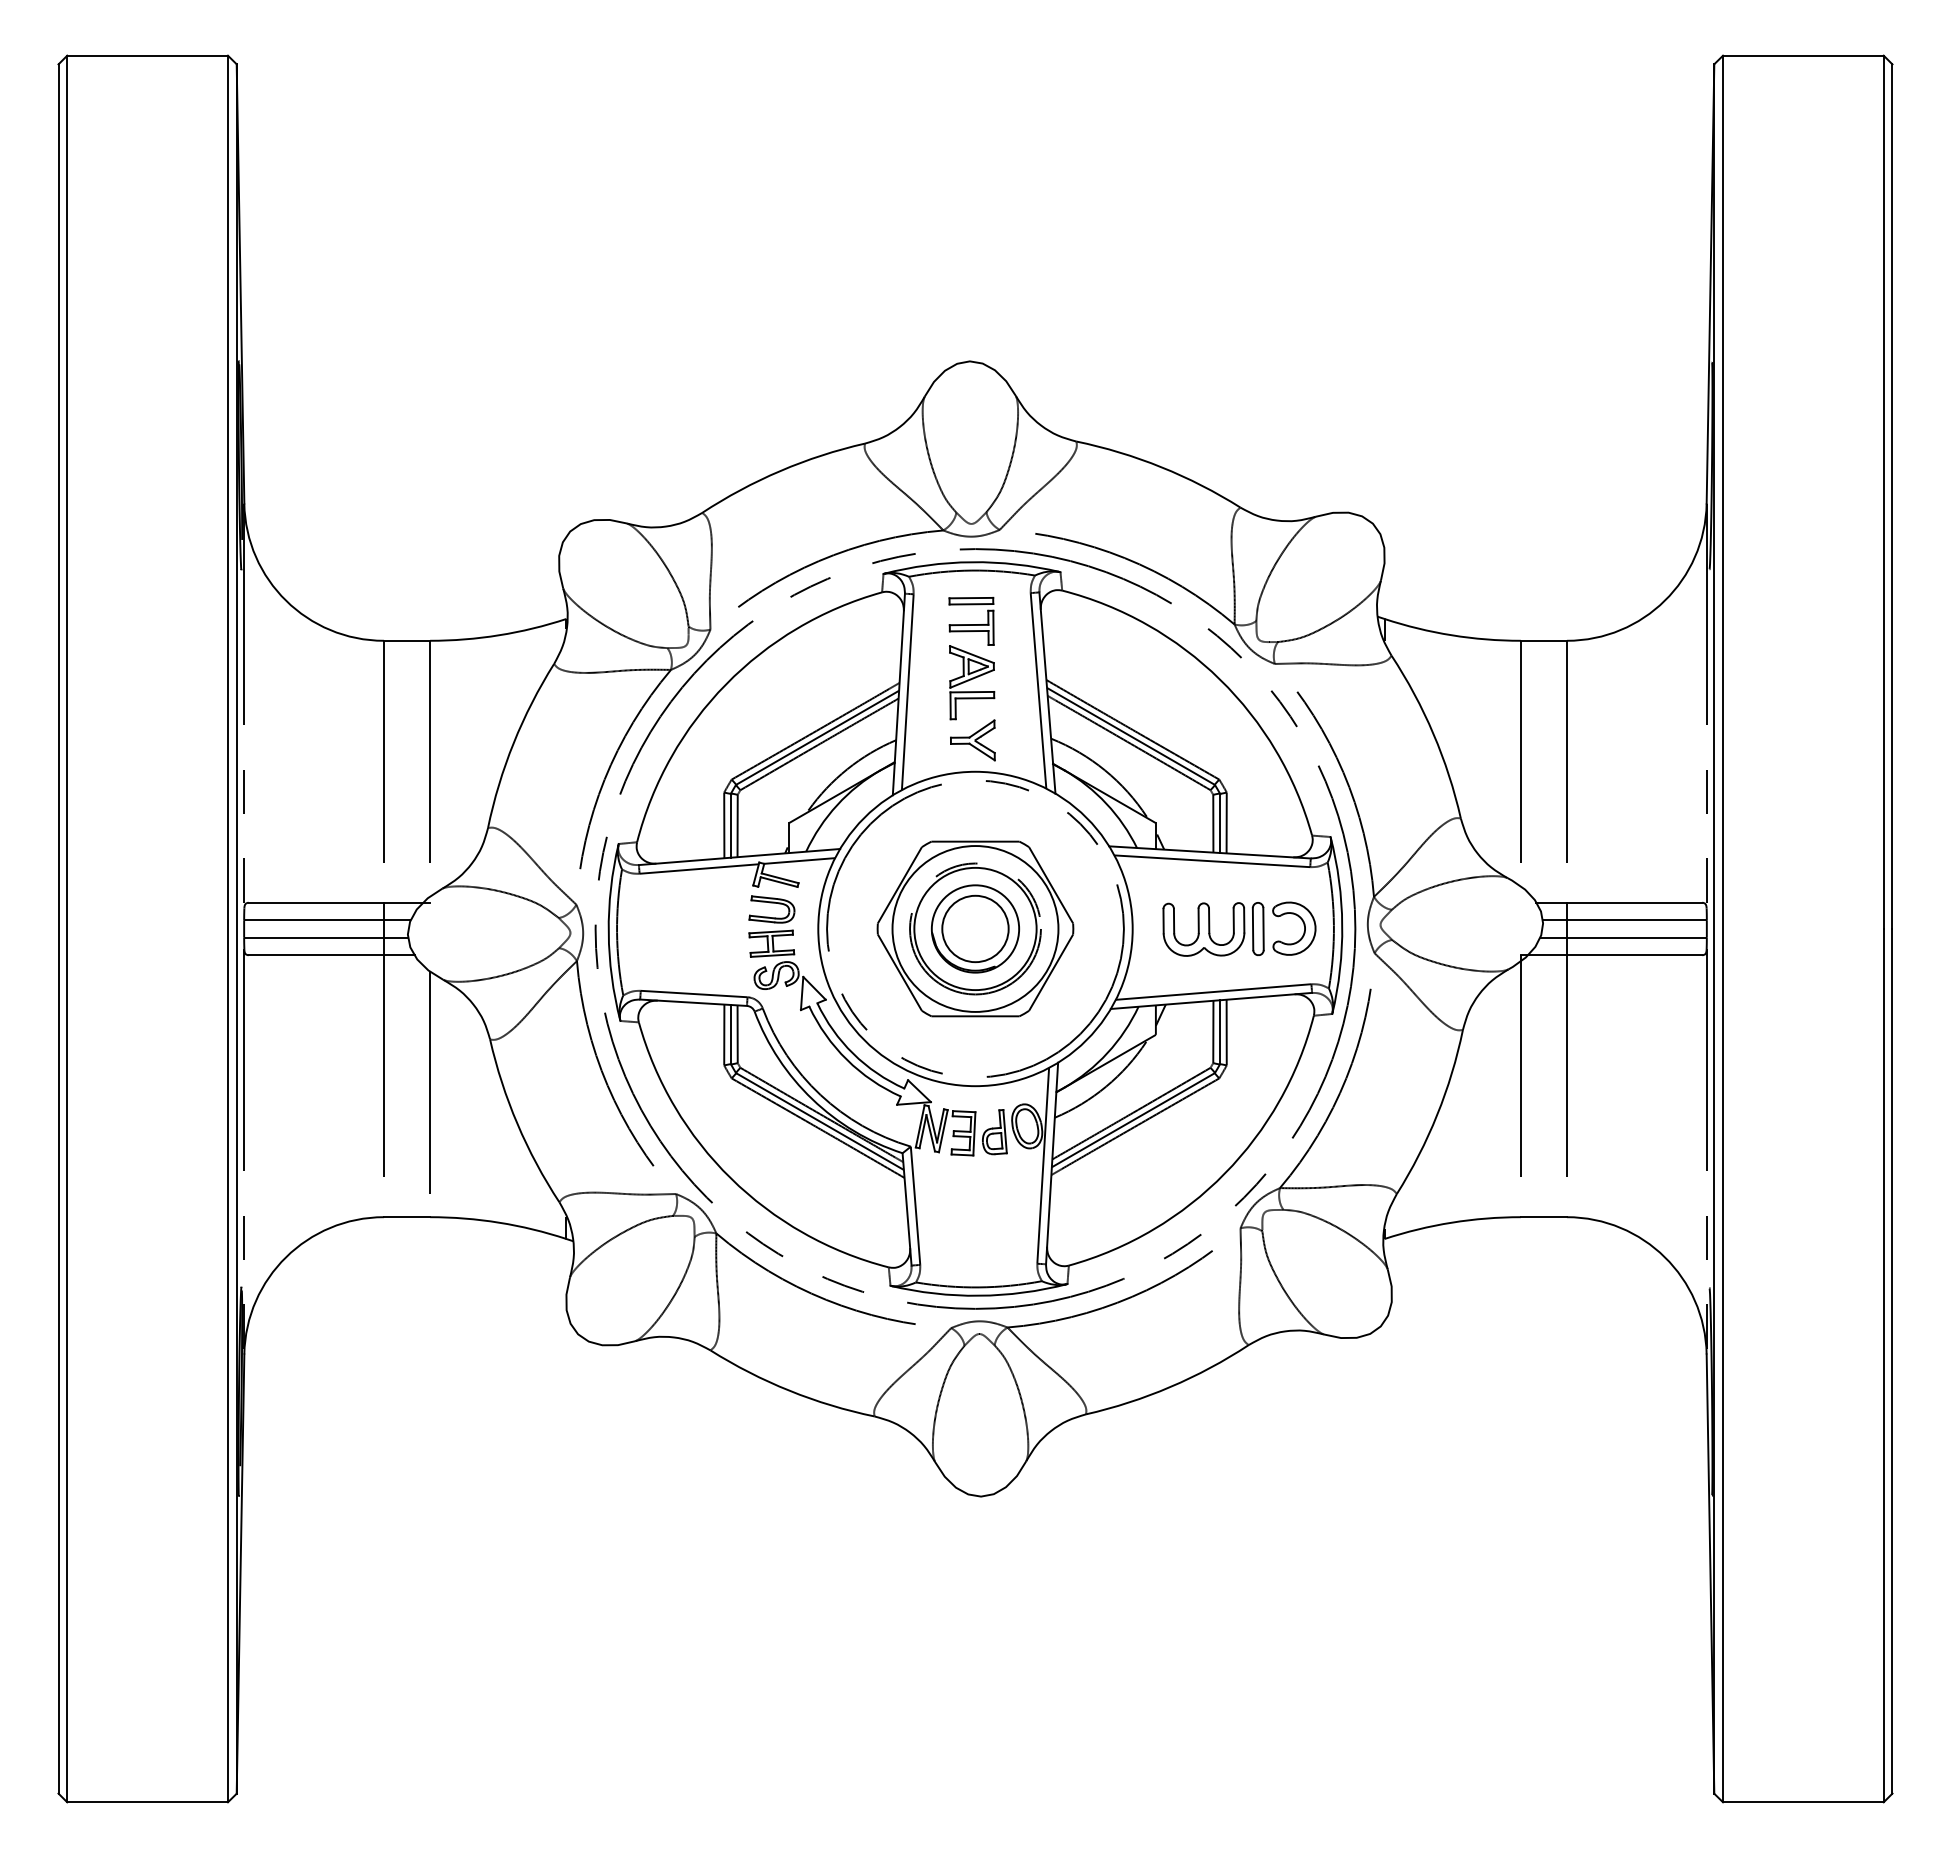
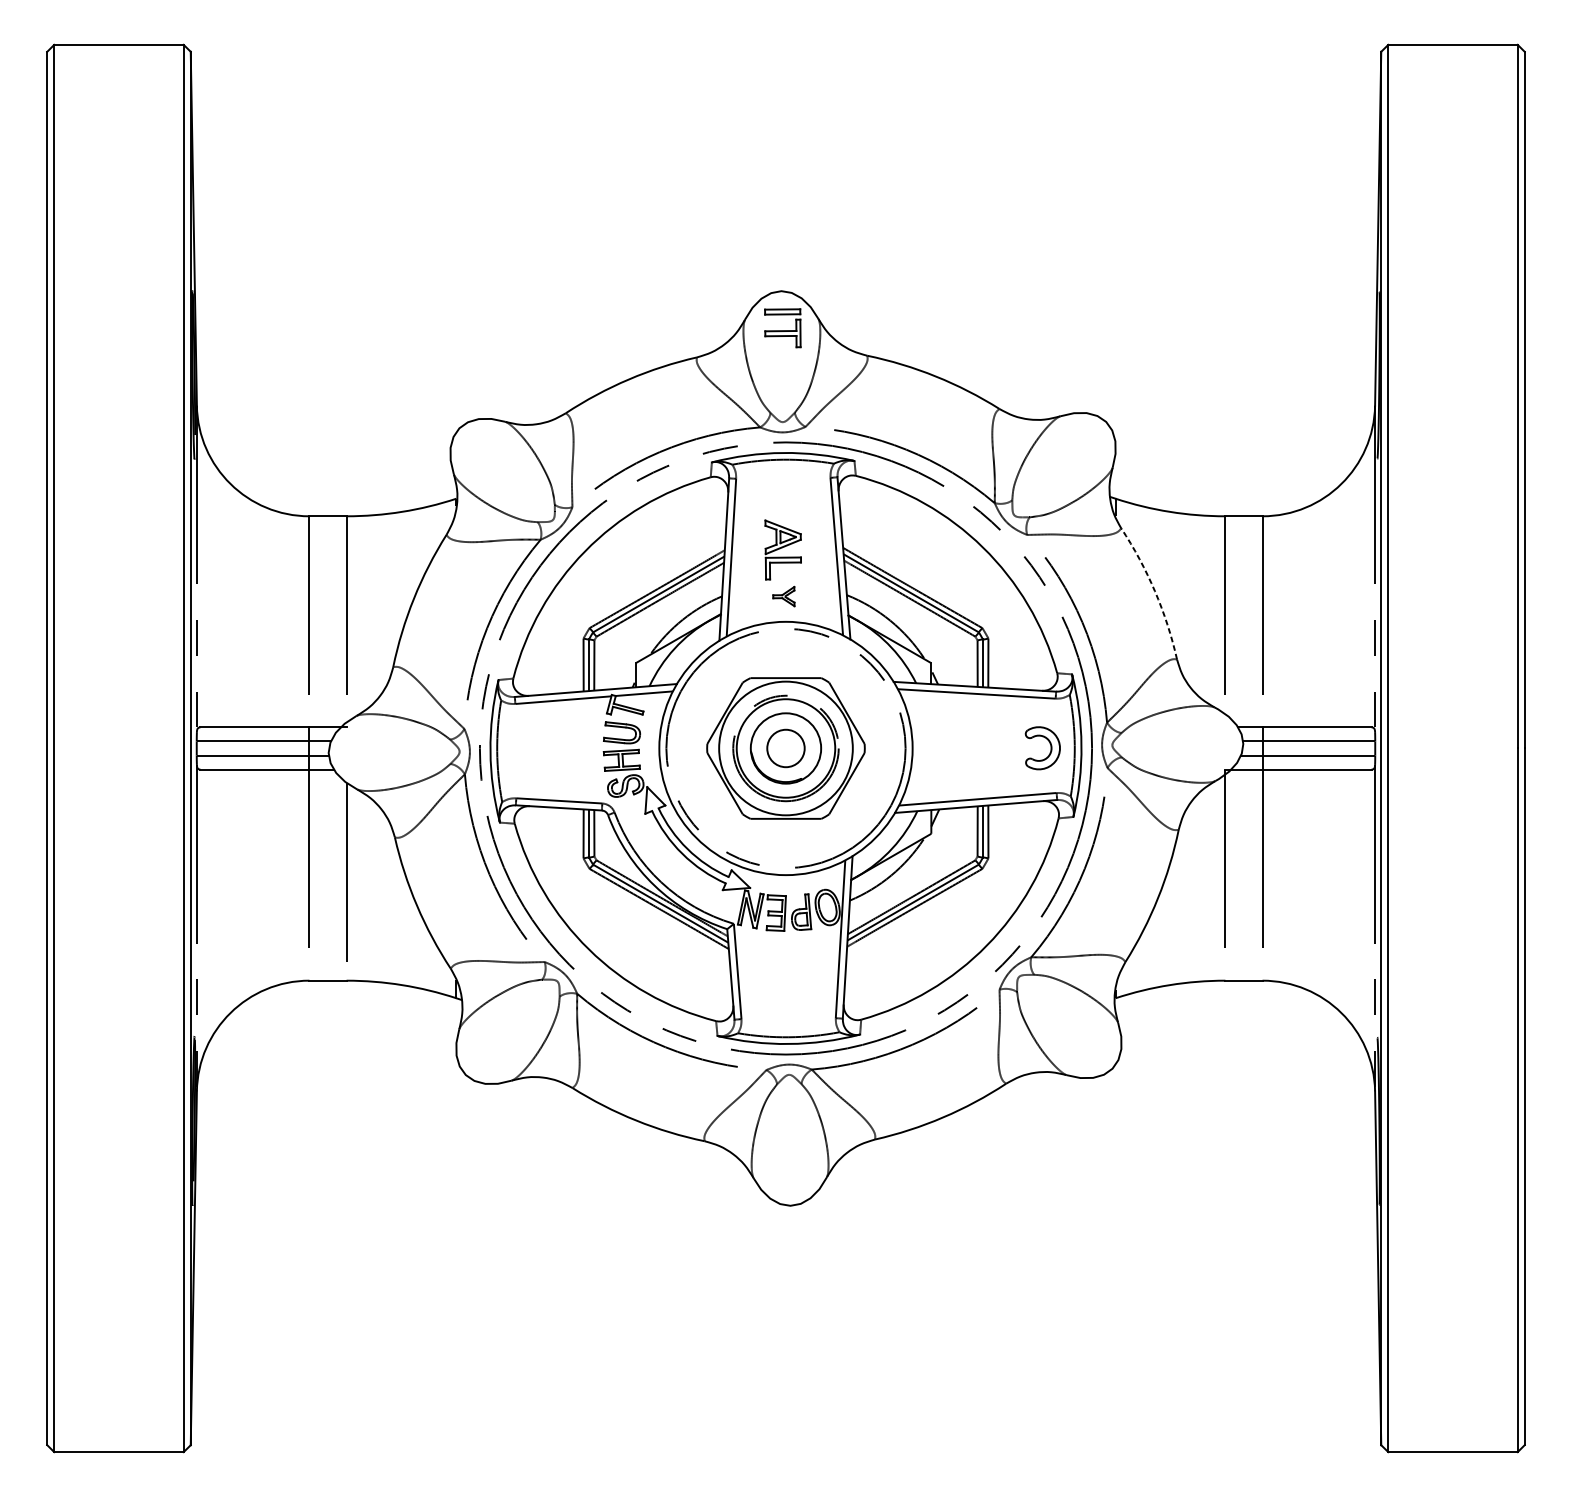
part: (971, 620) -> (782, 327), moved
arc: (1433, 733) -> (1155, 590), solid -> dashed
part: (972, 740) -> (783, 596), size x0.6
circle: (975, 928) -> (786, 748), size x0.7
part: (1213, 929) -> (977, 748), removed

